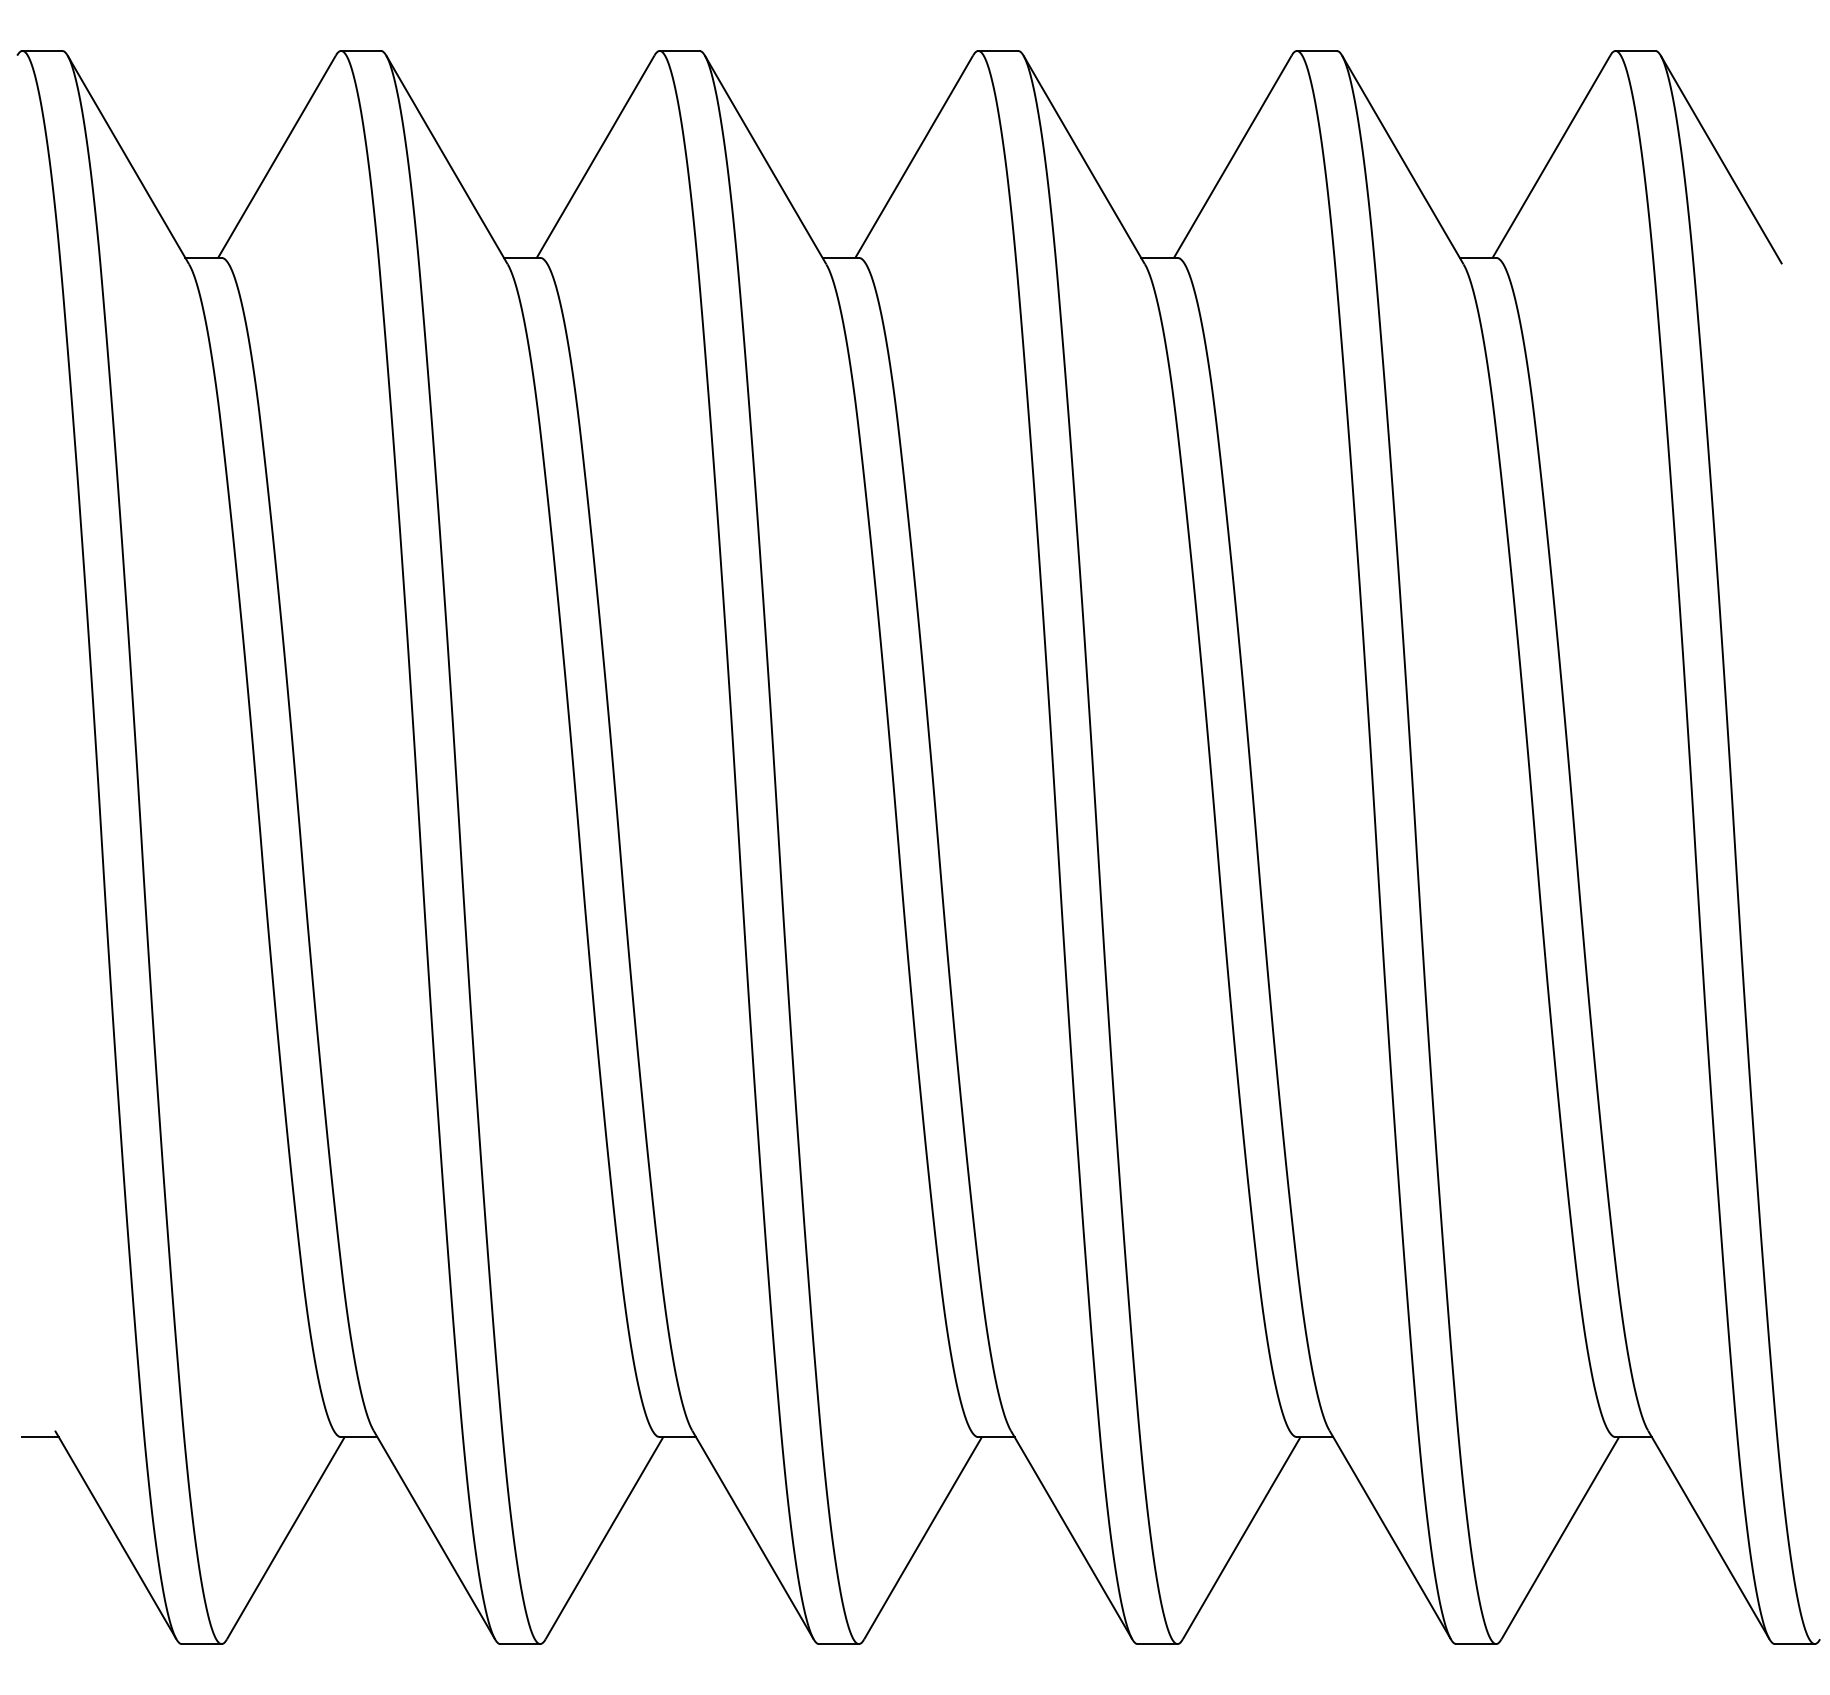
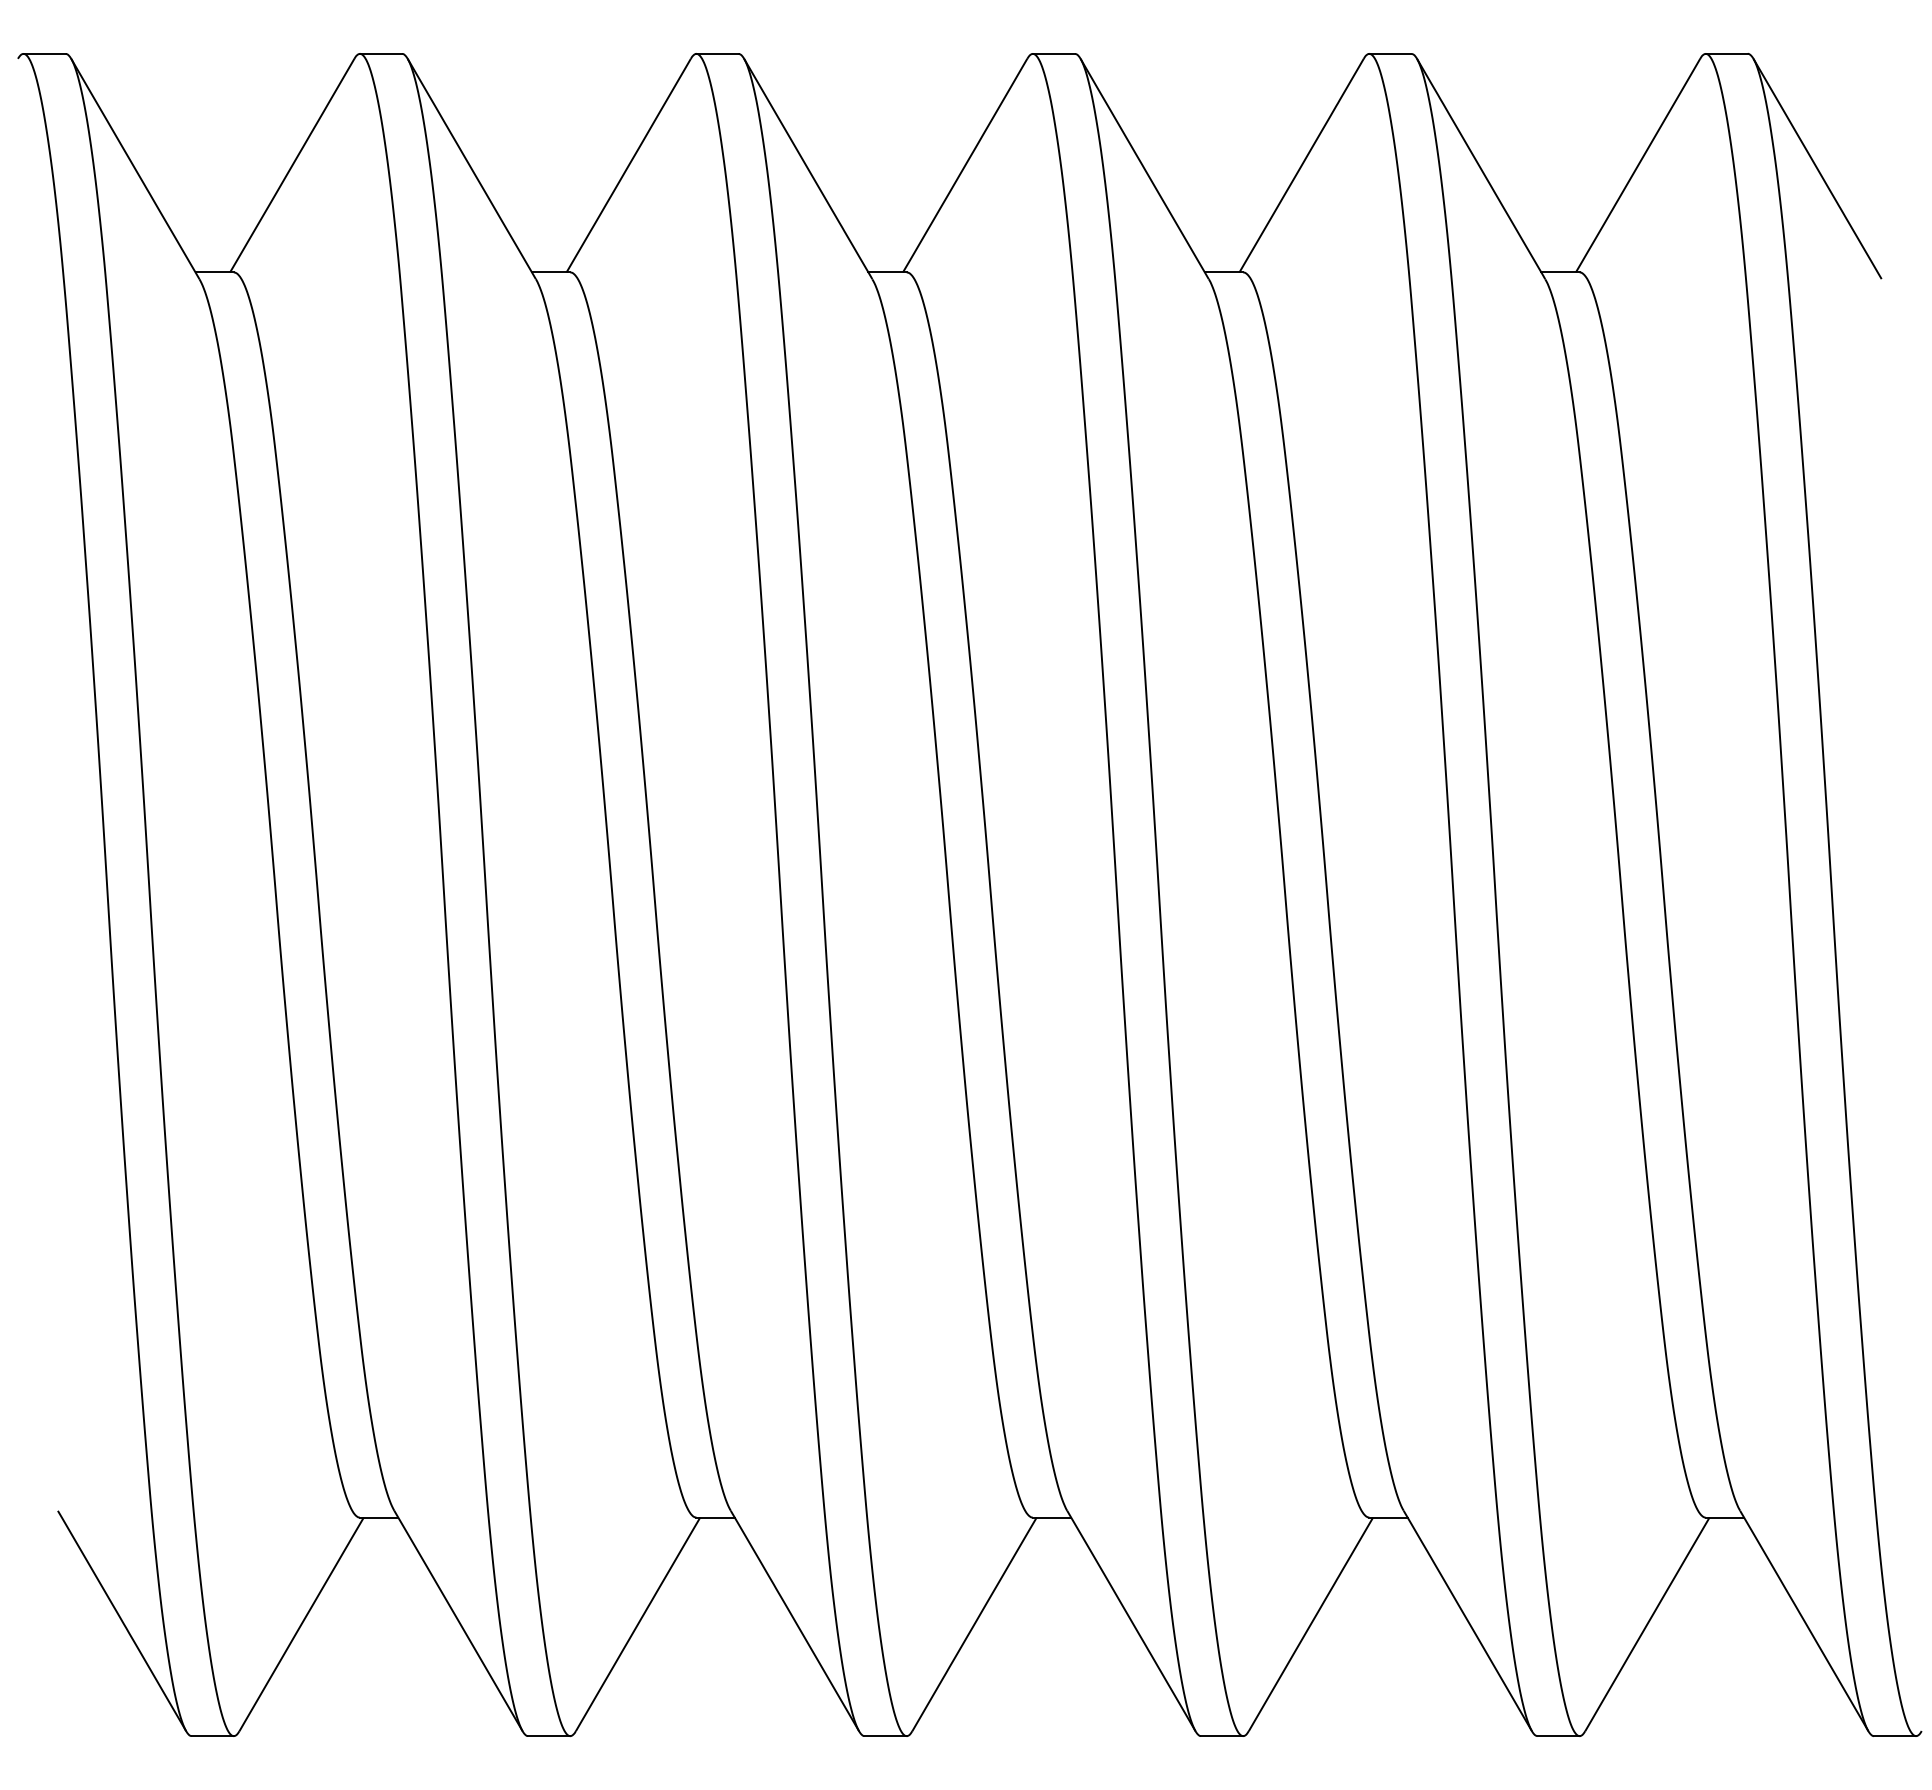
line: (40, 1437) -> (42, 1517), removed

